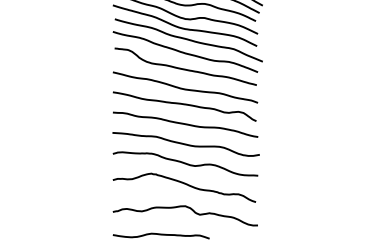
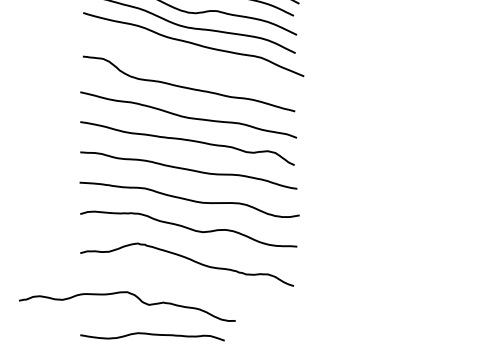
curve: (185, 52) -> (188, 62), removed
curve: (187, 208) -> (130, 295), moved

